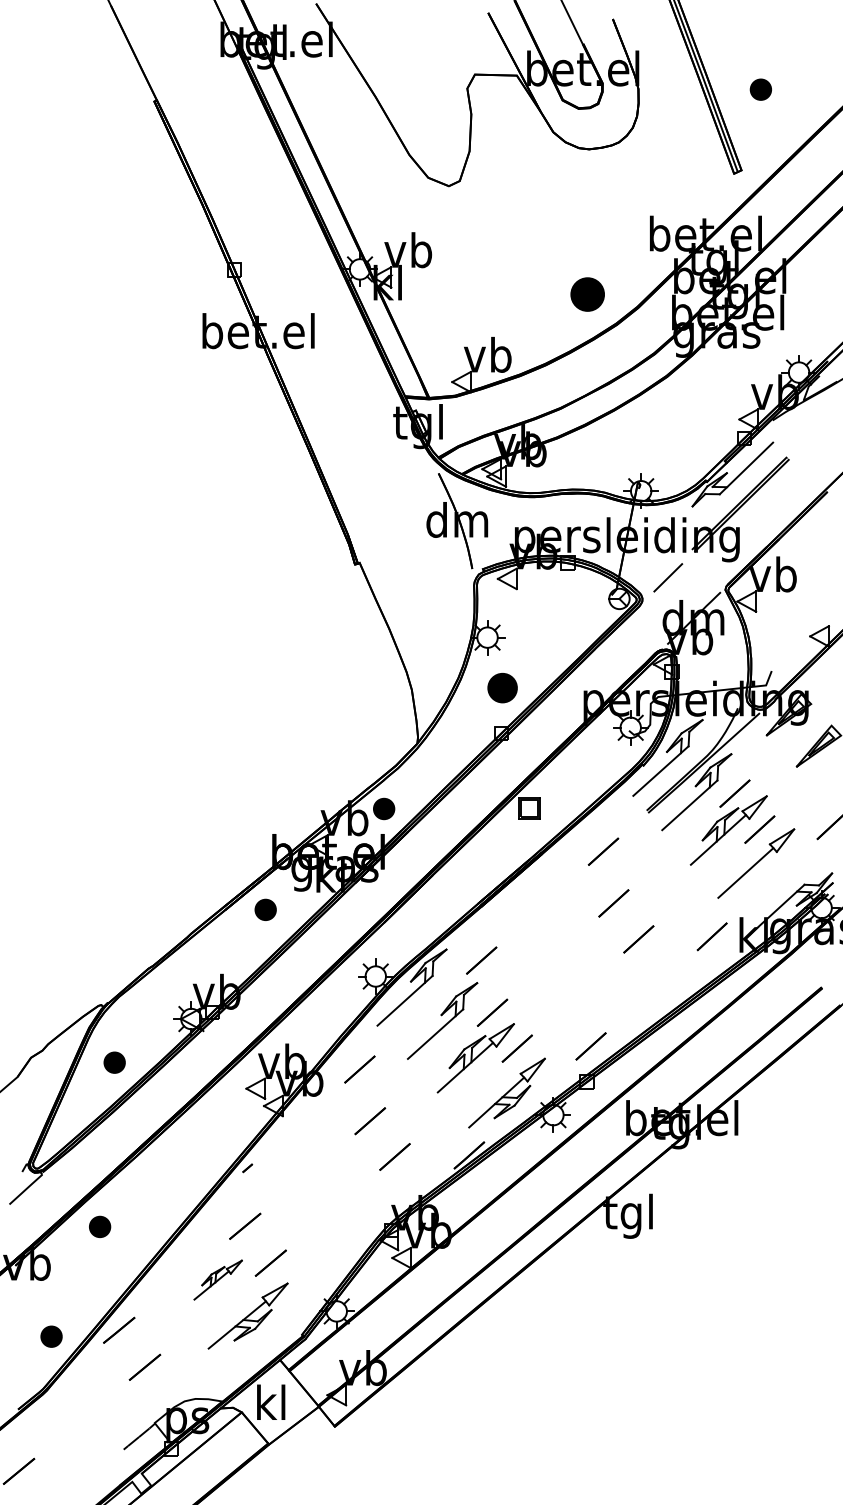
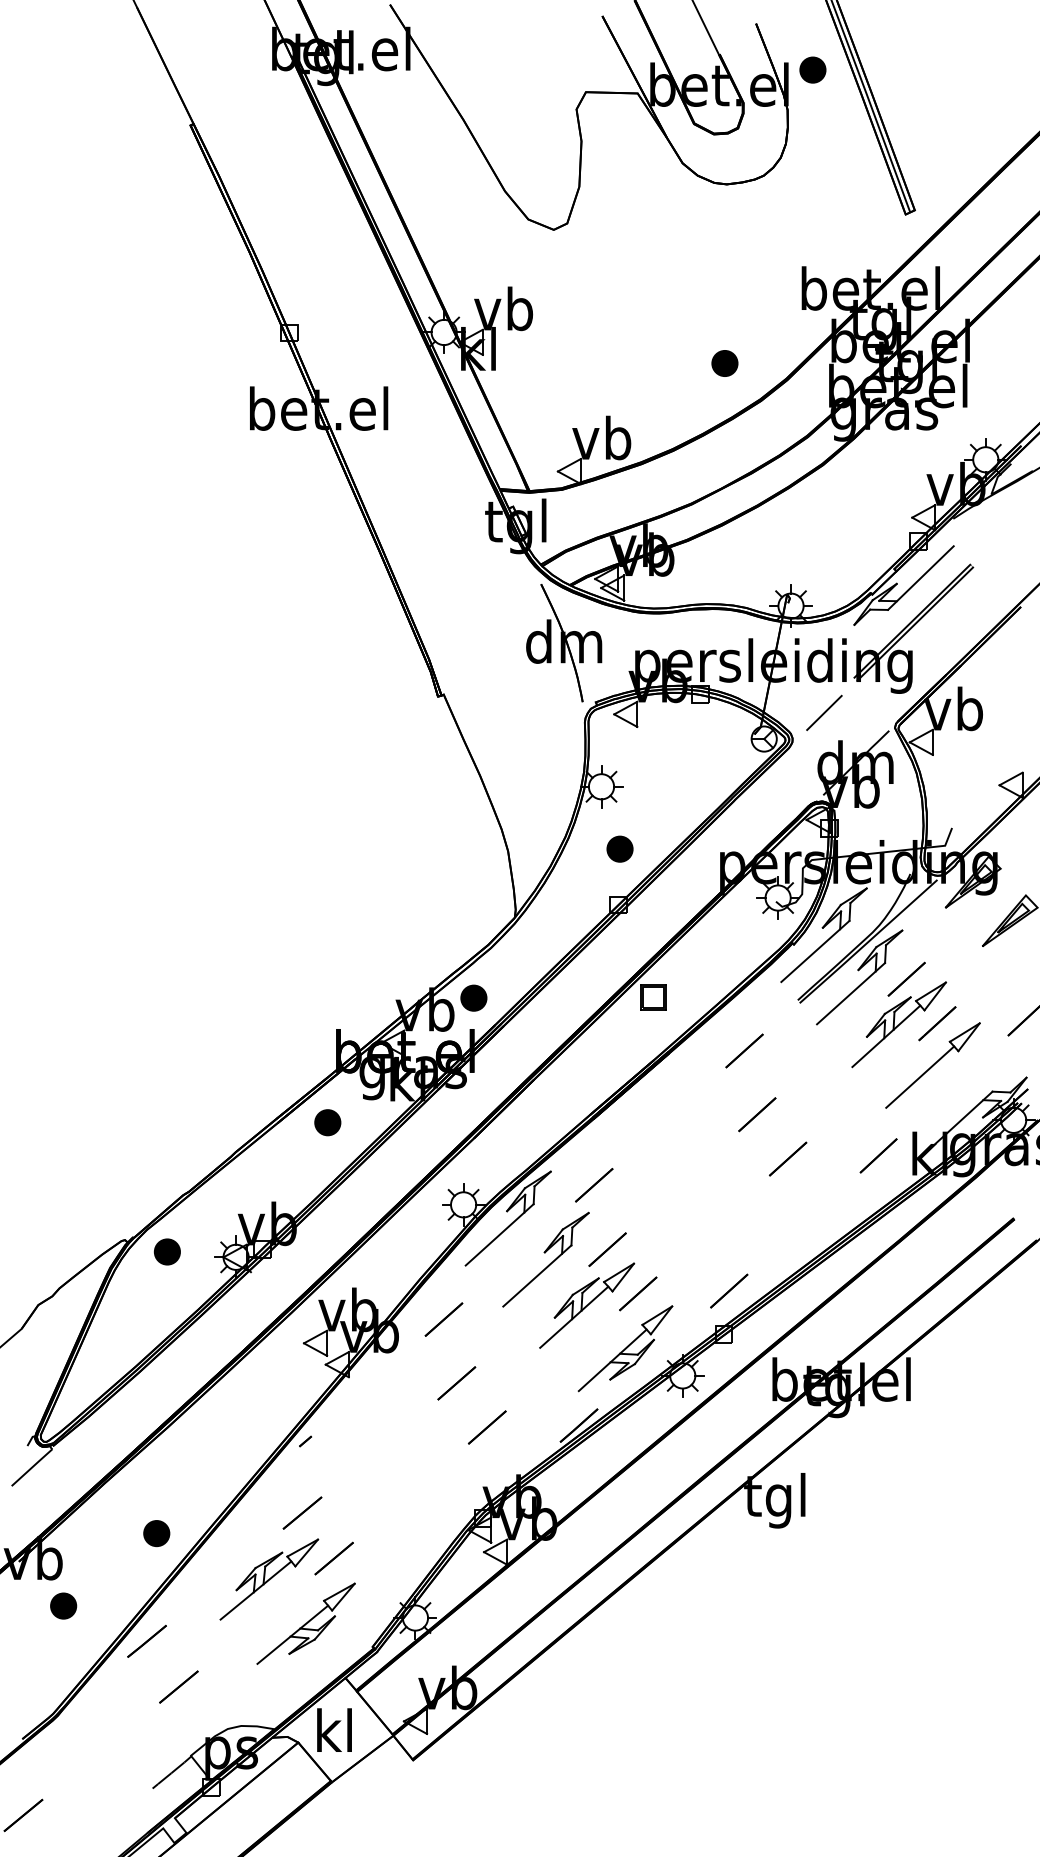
part: (760, 89) -> (812, 69), moved
part: (587, 294) -> (724, 363), size x0.62
part: (502, 688) -> (619, 849), size x0.71
part: (114, 1062) -> (167, 1251), moved
part: (100, 1226) -> (157, 1533), moved
part: (217, 1279) -> (268, 1578), size x1.67
part: (51, 1336) -> (63, 1605), moved

